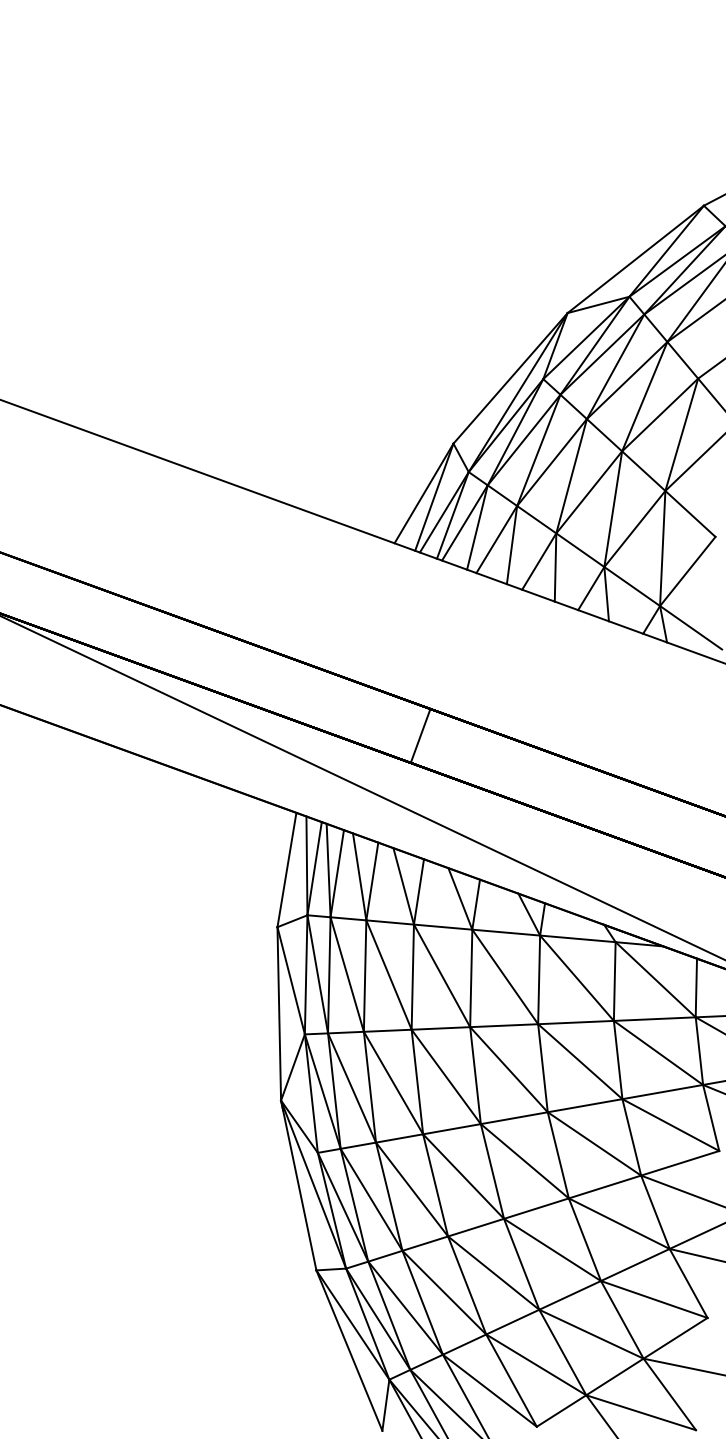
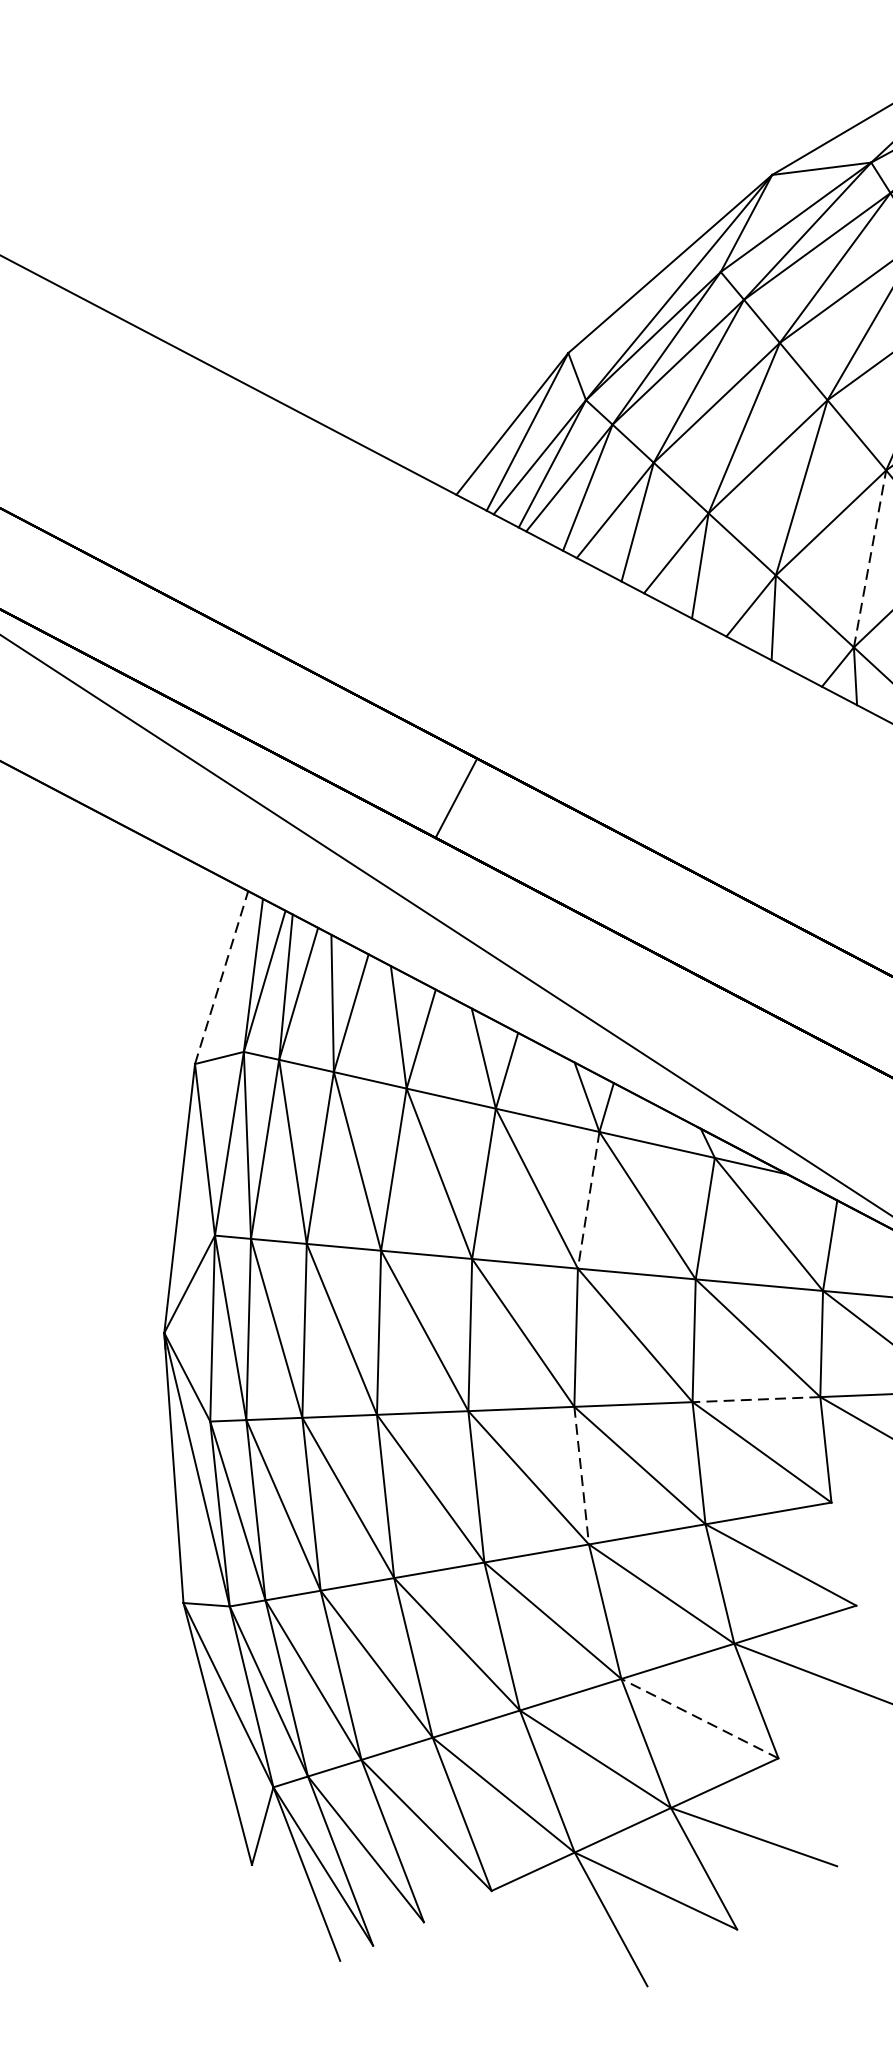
line: (662, 548) -> (869, 558), solid -> dashed
line: (286, 870) -> (220, 978), solid -> dashed
line: (539, 980) -> (589, 1201), solid -> dashed
line: (662, 1092) -> (755, 1400), solid -> dashed
line: (558, 1155) -> (581, 1475), solid -> dashed
line: (653, 1299) -> (698, 1718), solid -> dashed

